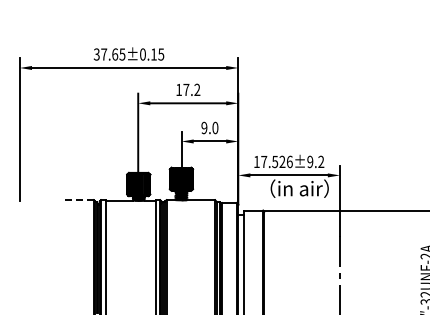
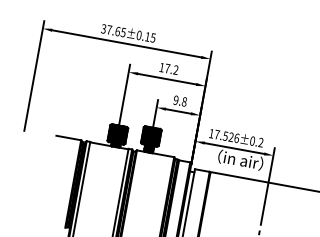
text: (215, 127) -> (184, 101), 9.0 -> 9.8
text: (310, 162) -> (252, 141), 17.526±9.2 -> 17.526±0.2
line: (77, 200) -> (68, 138), dashed -> solid

